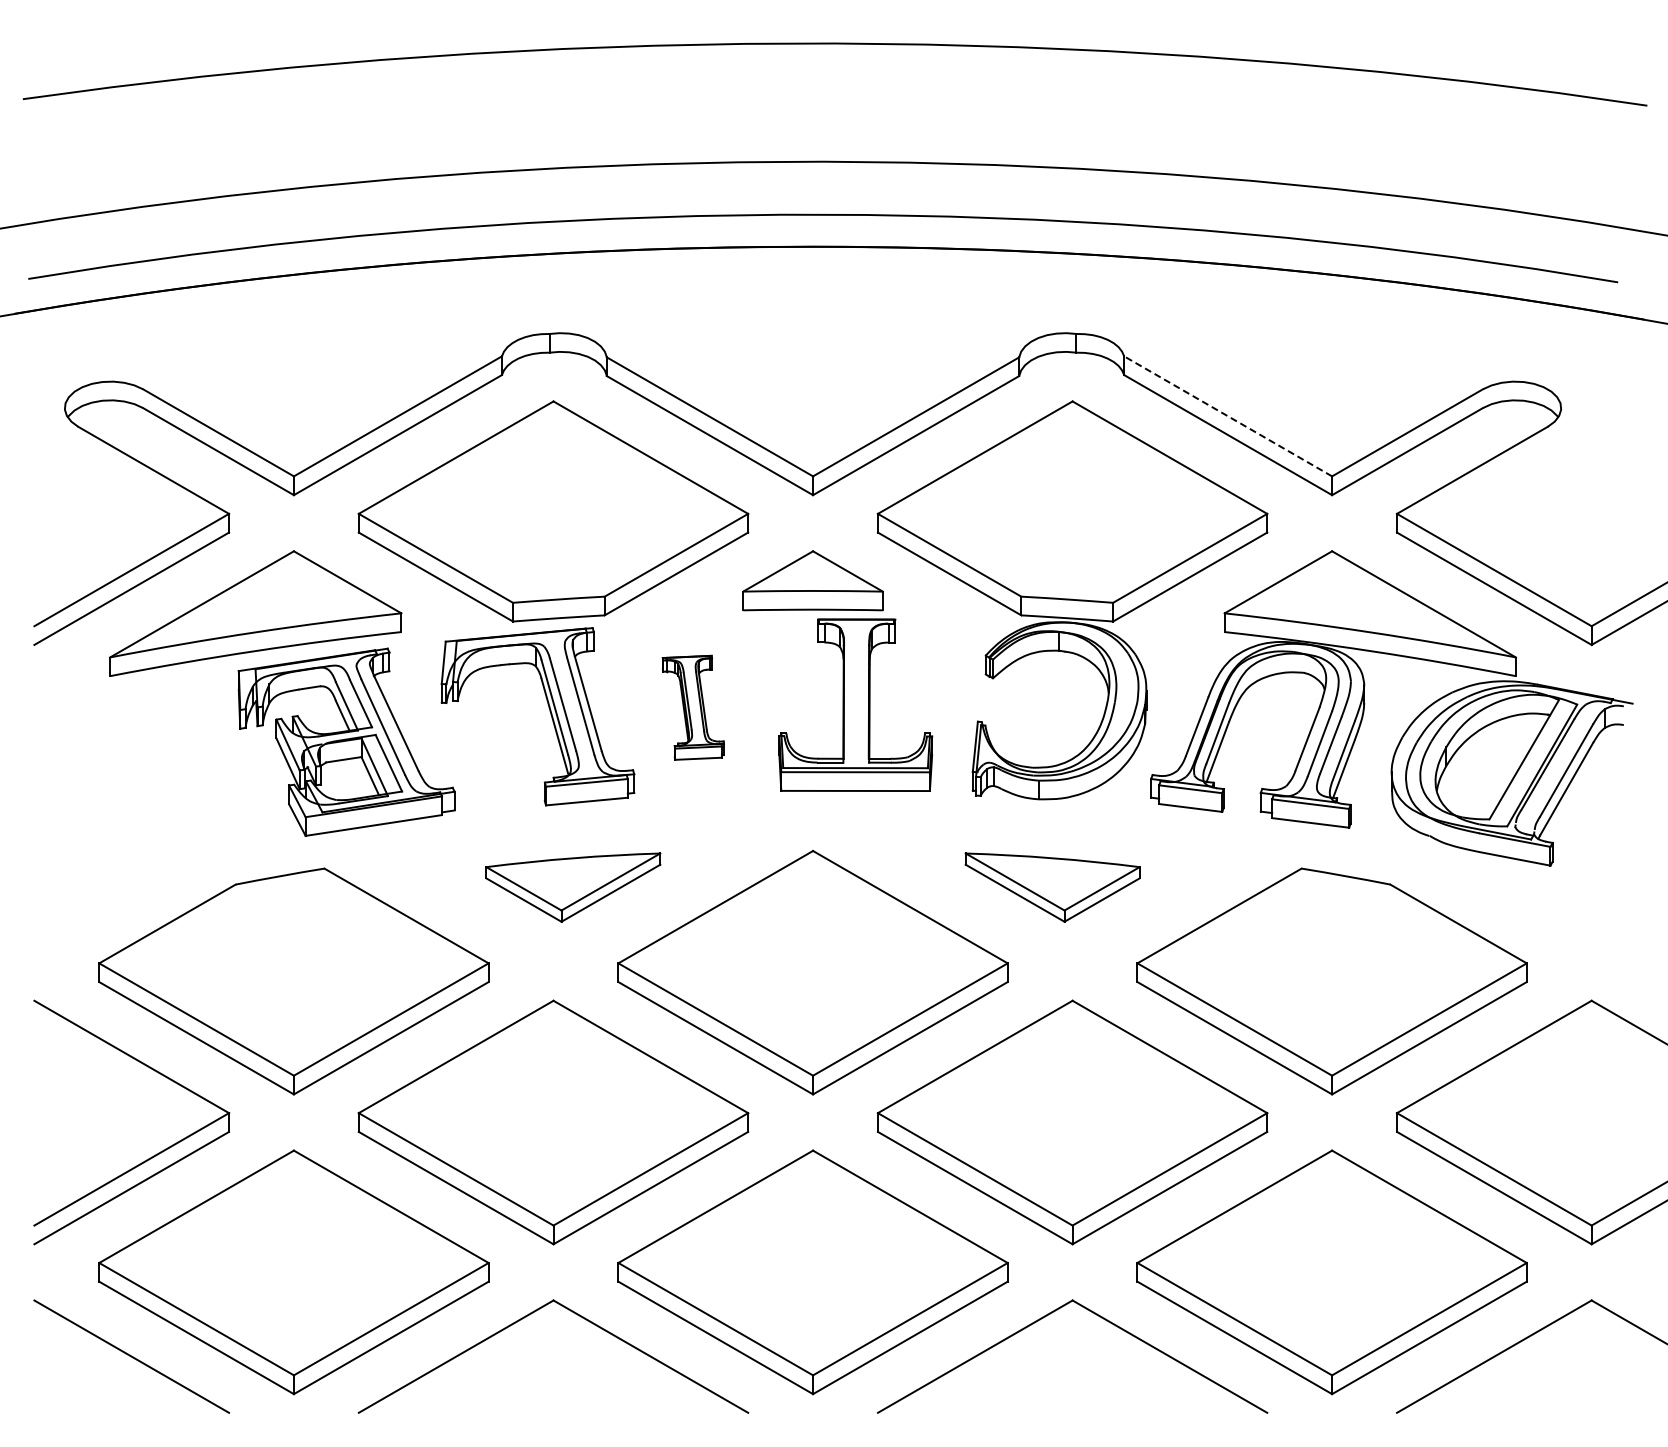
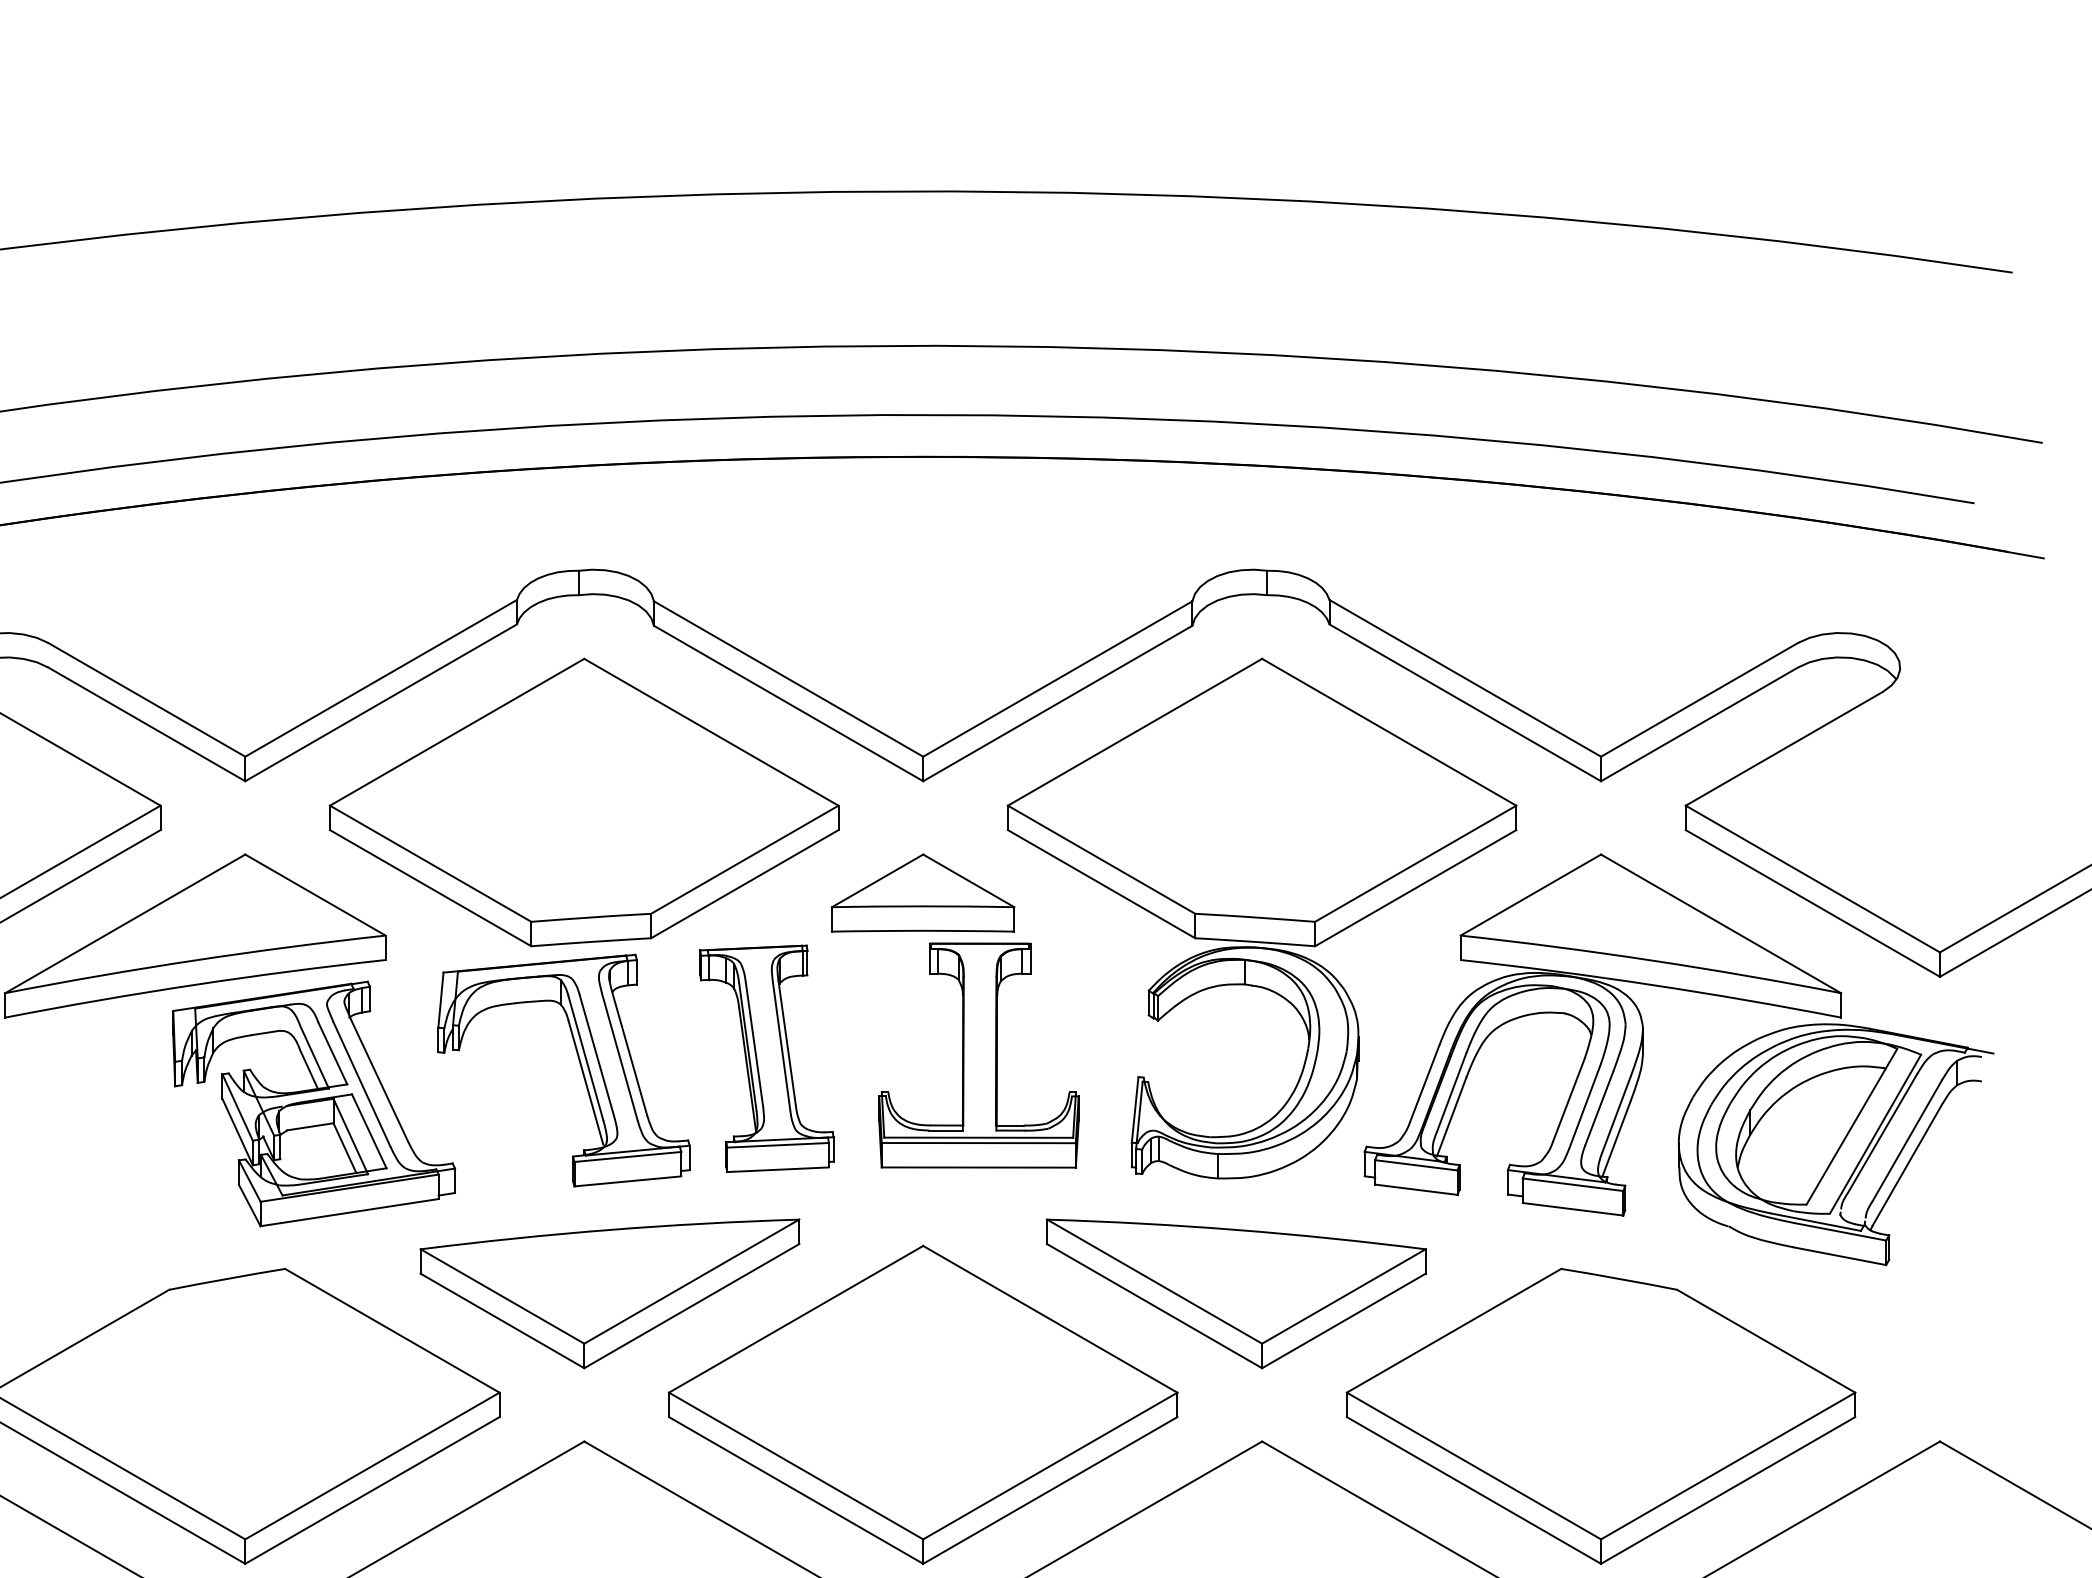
line: (1227, 416) -> (1464, 678), dashed -> solid
part: (693, 707) -> (767, 1058), size x1.67
part: (573, 887) -> (610, 1293), size x1.67
part: (1052, 887) -> (1235, 1293), size x1.67

